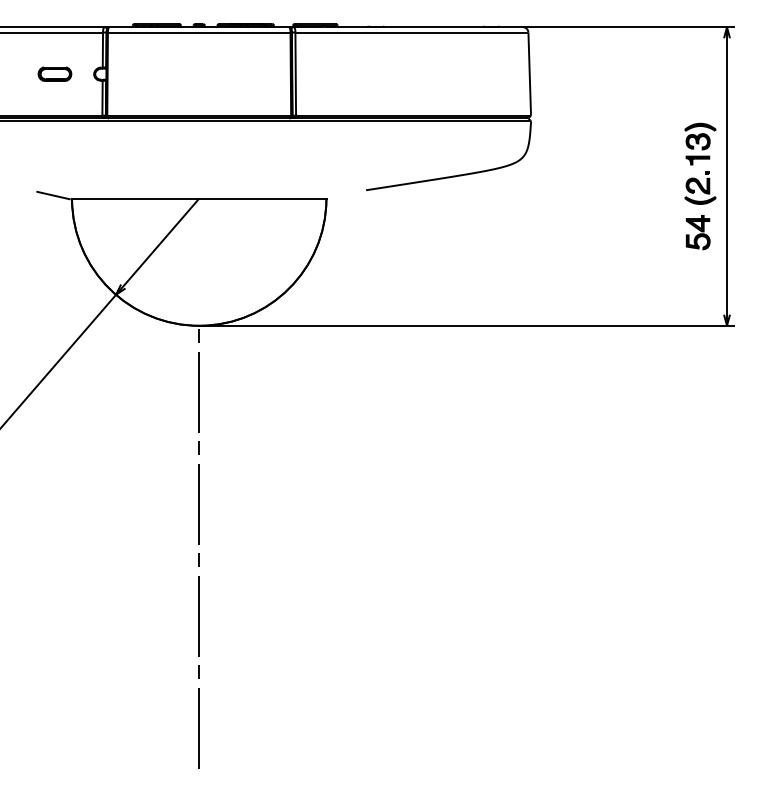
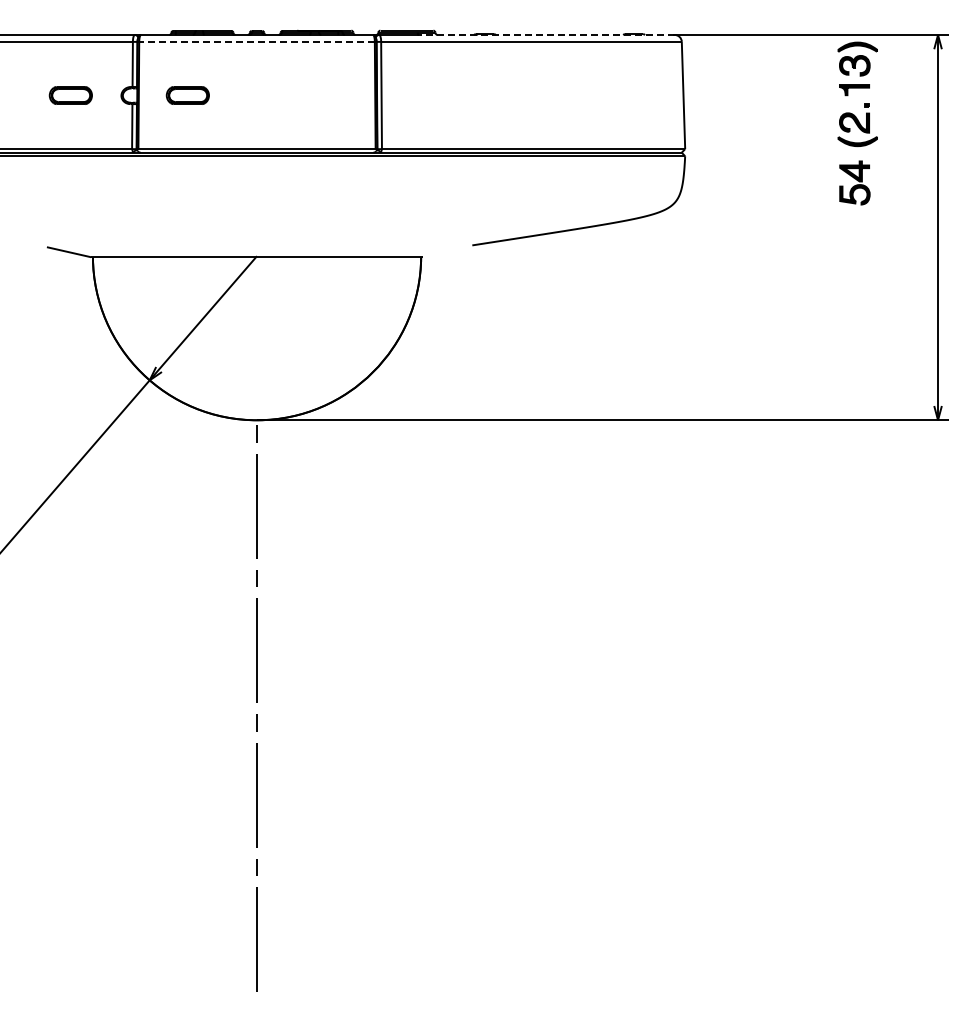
line: (423, 26) -> (546, 34), solid -> dashed
line: (199, 32) -> (257, 41), solid -> dashed
part: (145, 74) -> (187, 95), added
part: (700, 186) -> (857, 123), moved

